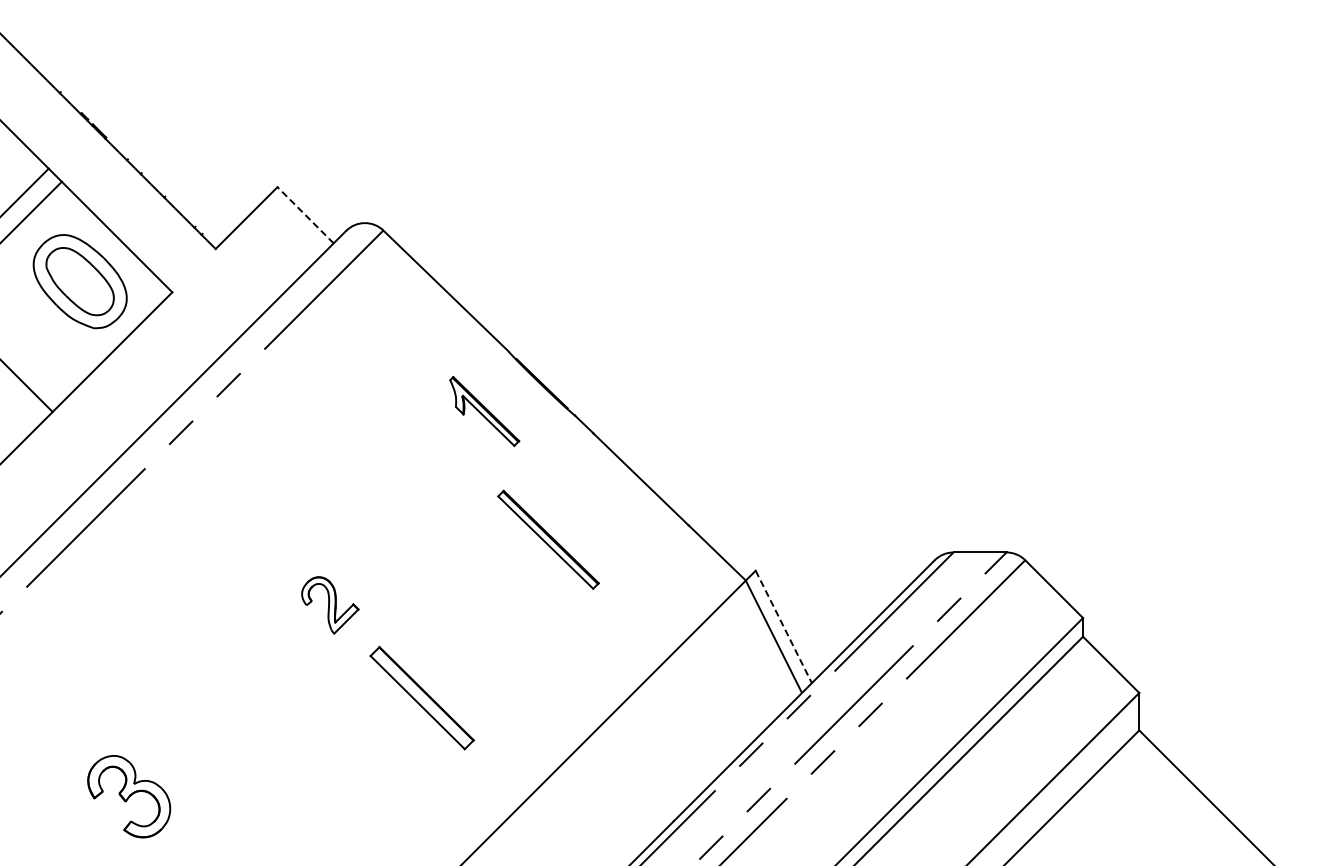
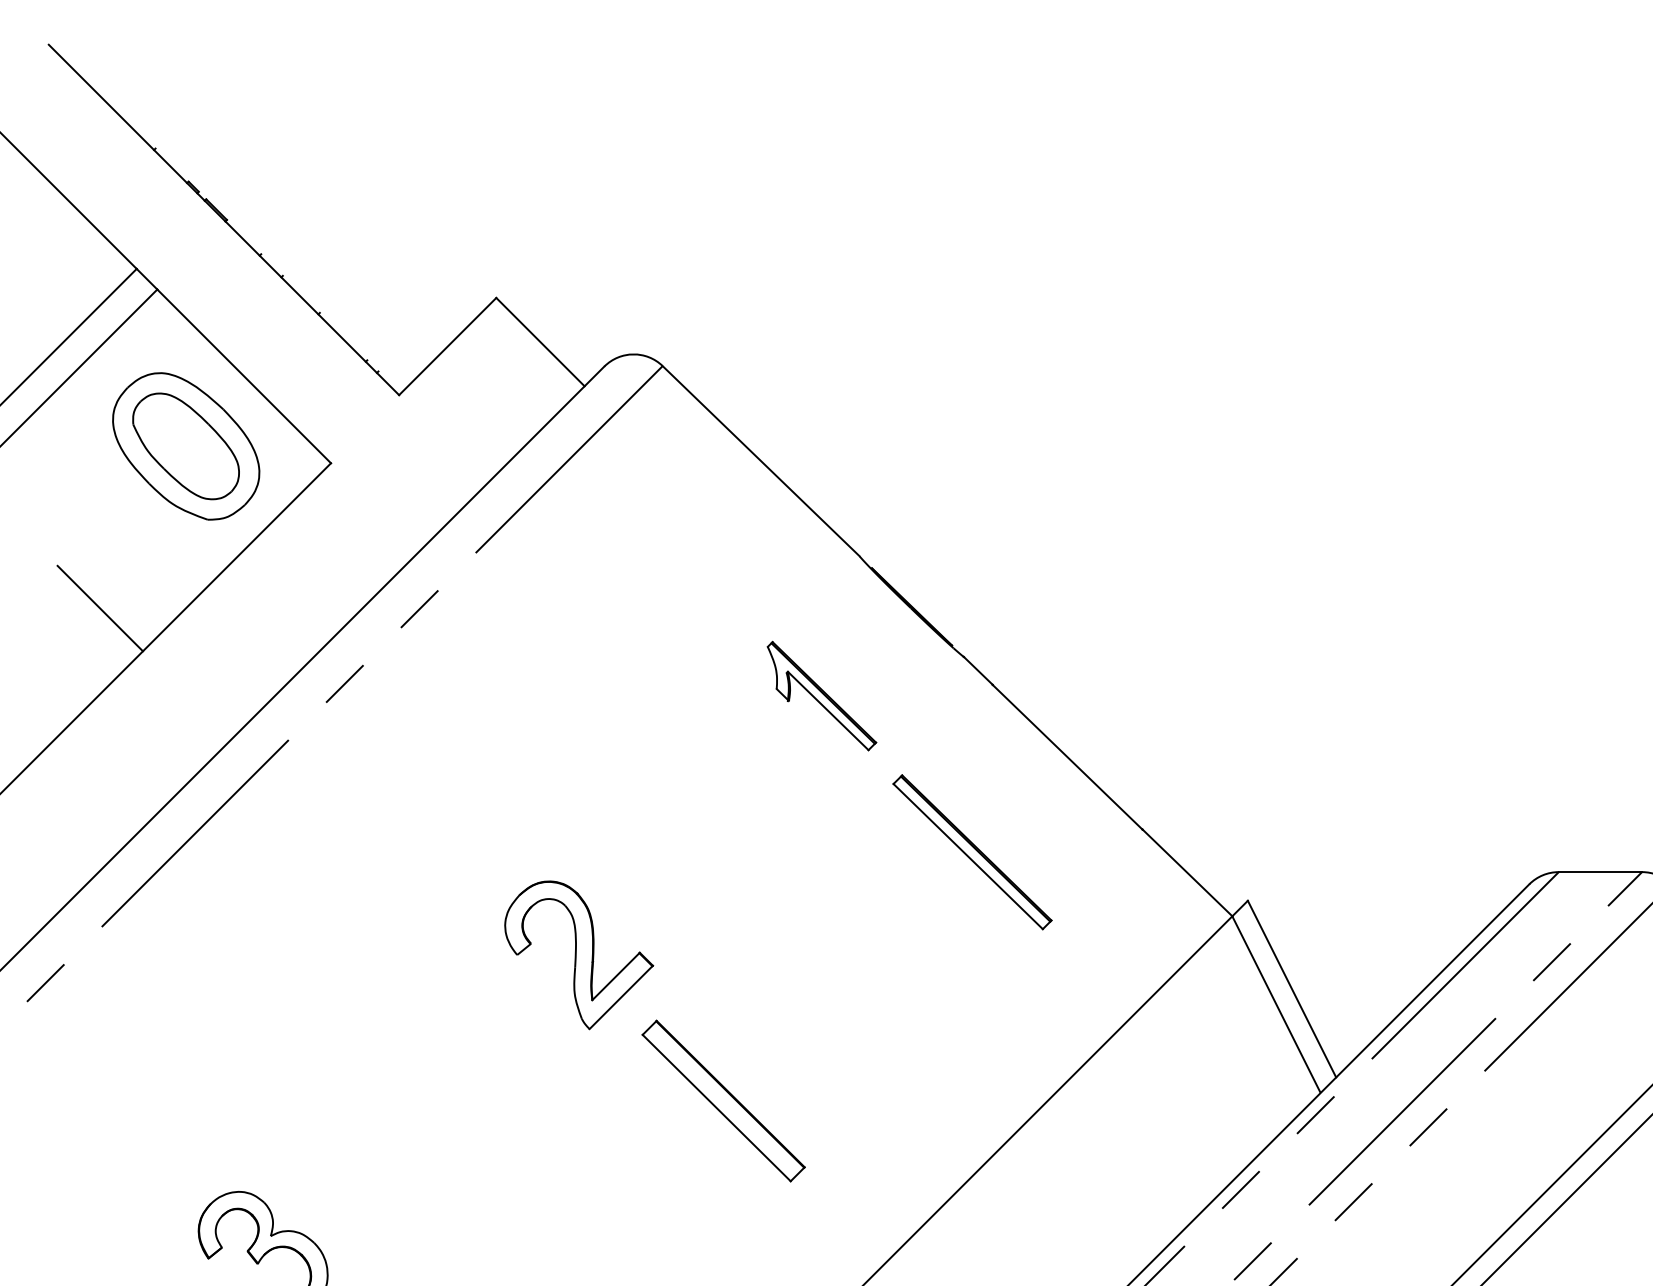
line: (305, 215) -> (540, 342), dashed -> solid
part: (484, 411) -> (821, 696), moved
part: (548, 539) -> (972, 851), moved
part: (330, 605) -> (579, 955), size x1.67
line: (783, 626) -> (1291, 988), dashed -> solid

